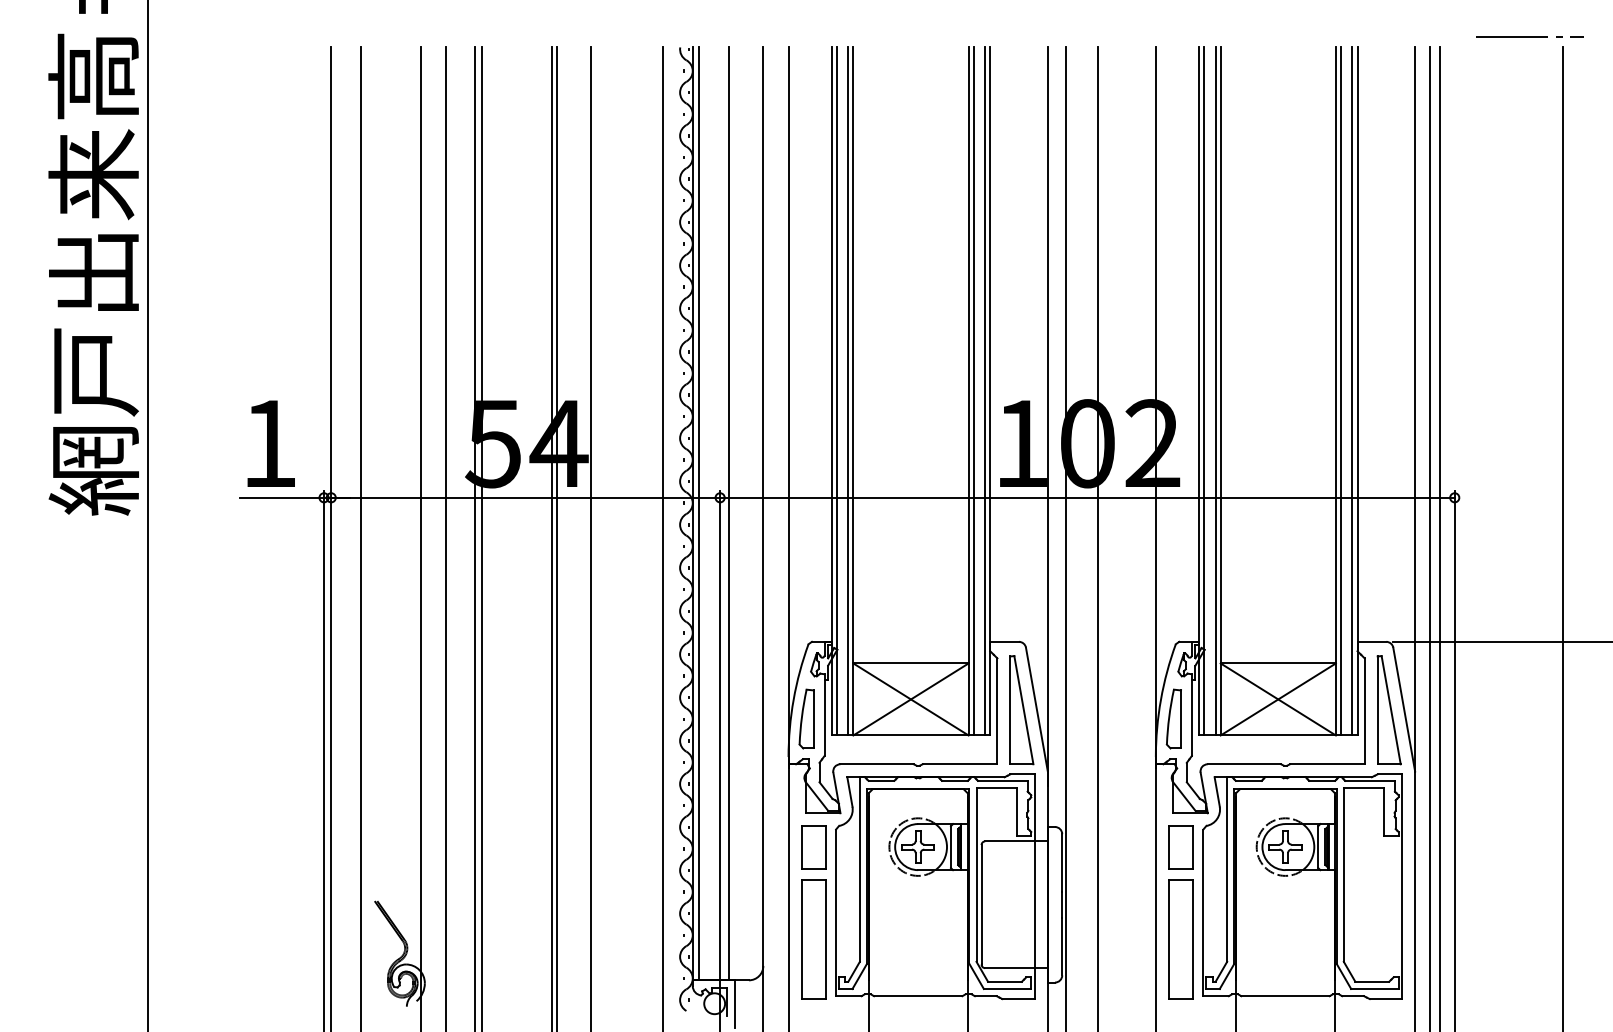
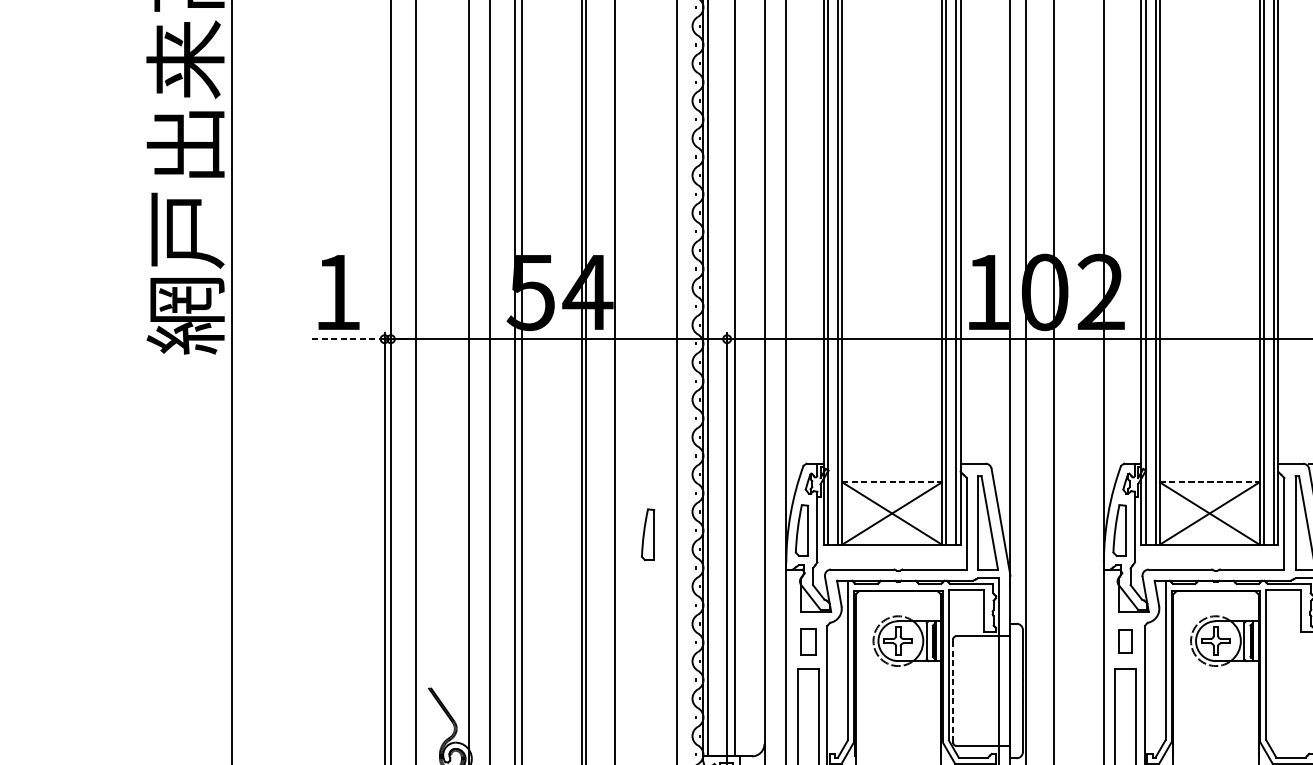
line: (281, 497) -> (347, 338), solid -> dashed
line: (910, 663) -> (891, 482), solid -> dashed
line: (1278, 663) -> (1209, 482), solid -> dashed
part: (628, 723) -> (647, 534), added
part: (813, 847) -> (807, 641), size x0.7
part: (1180, 847) -> (1125, 641), size x0.6
line: (981, 904) -> (953, 690), solid -> dashed

